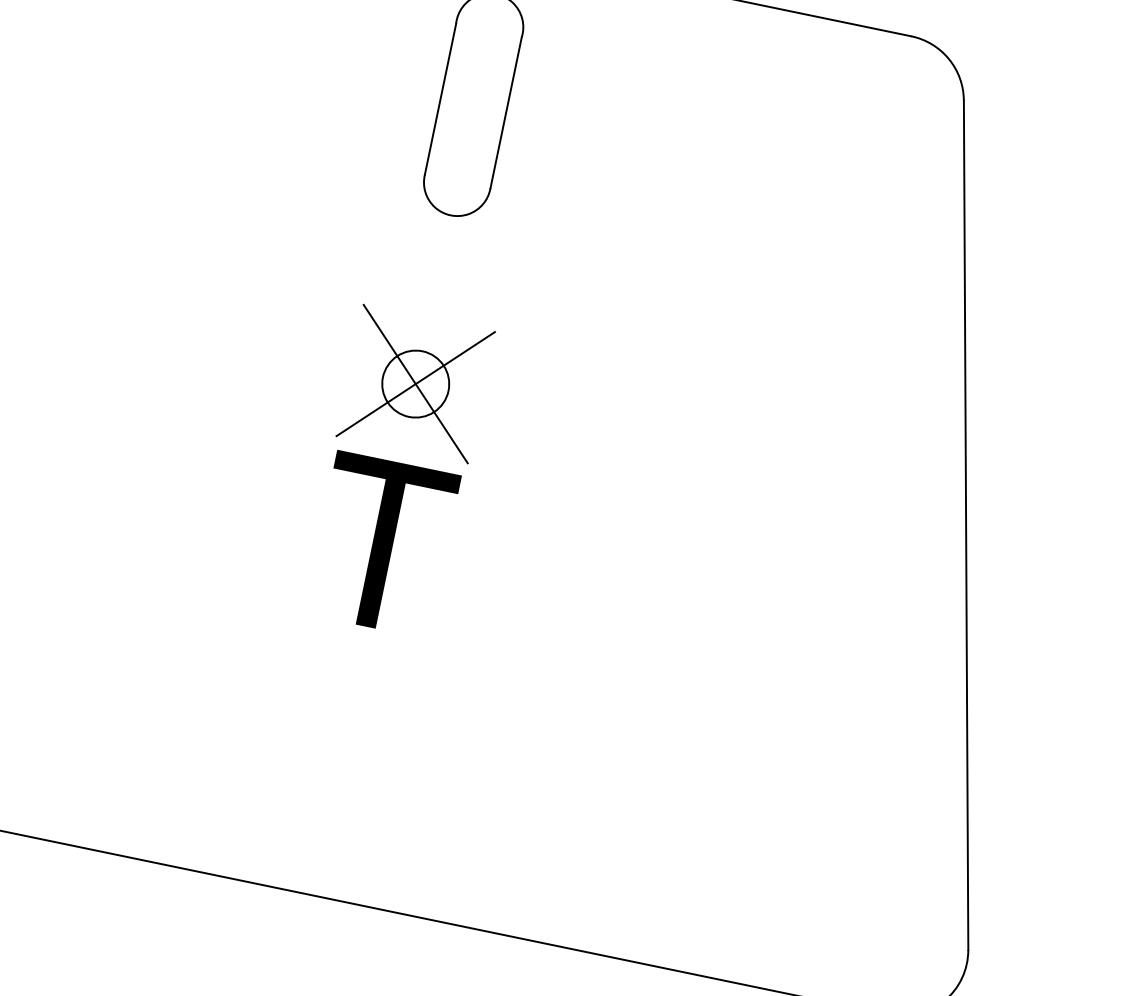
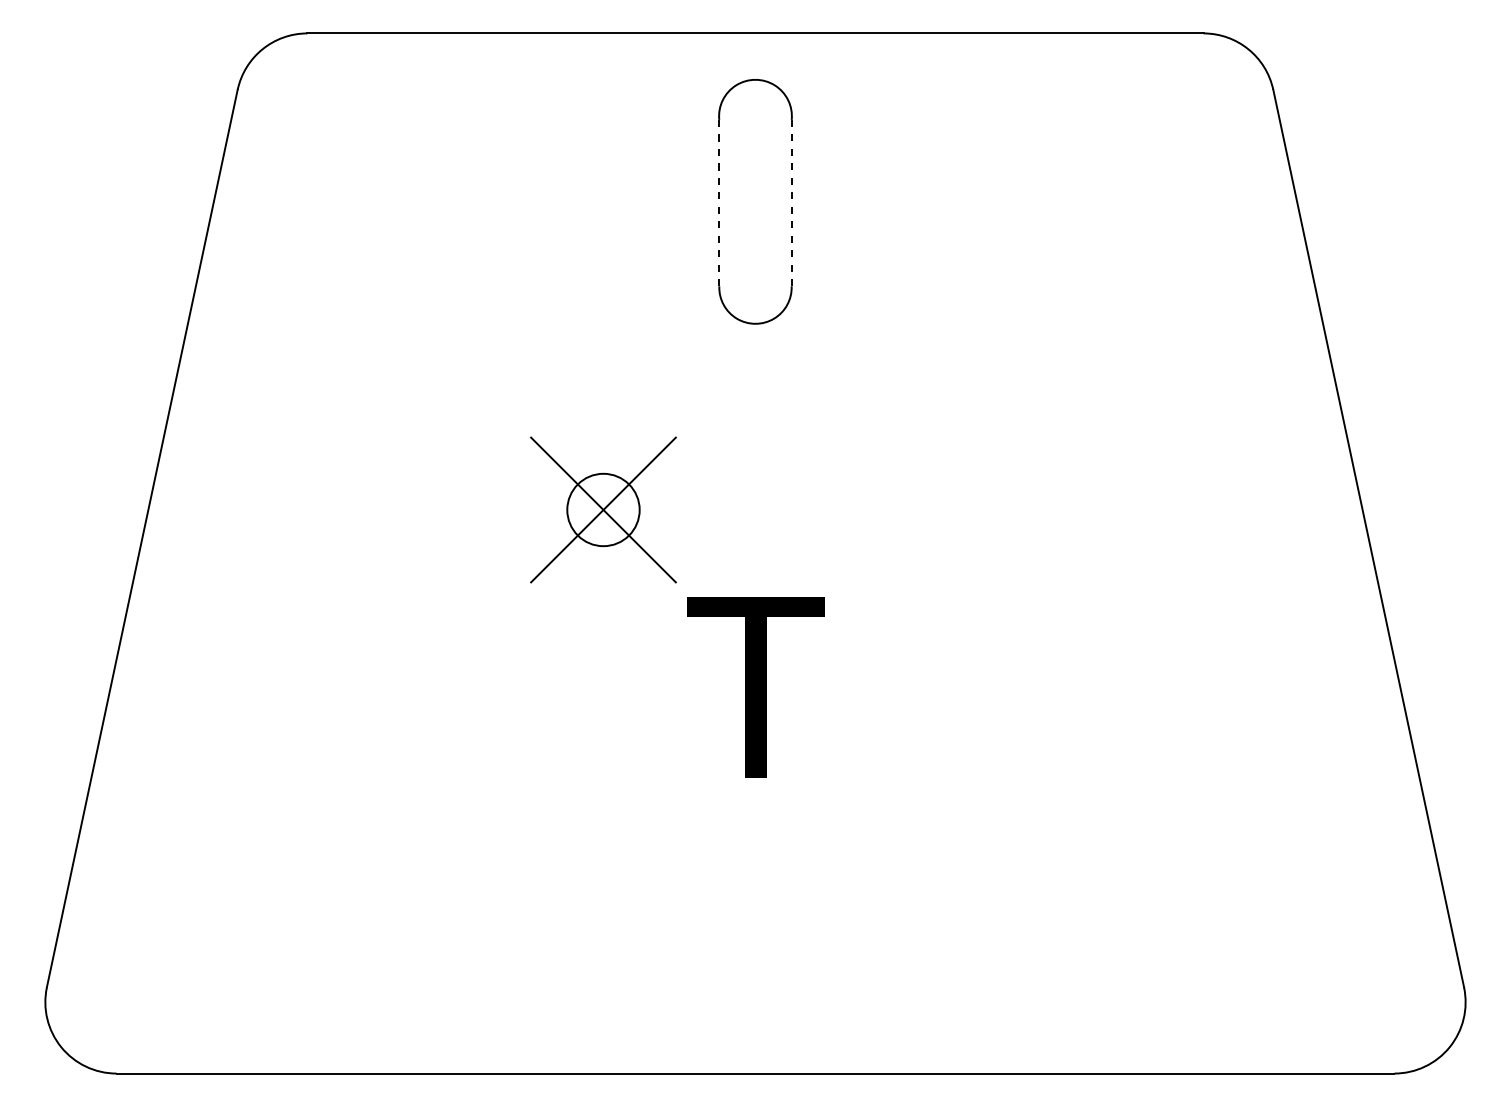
line: (440, 99) -> (719, 203), solid -> dashed
line: (506, 112) -> (791, 202), solid -> dashed
part: (415, 383) -> (603, 509), moved

